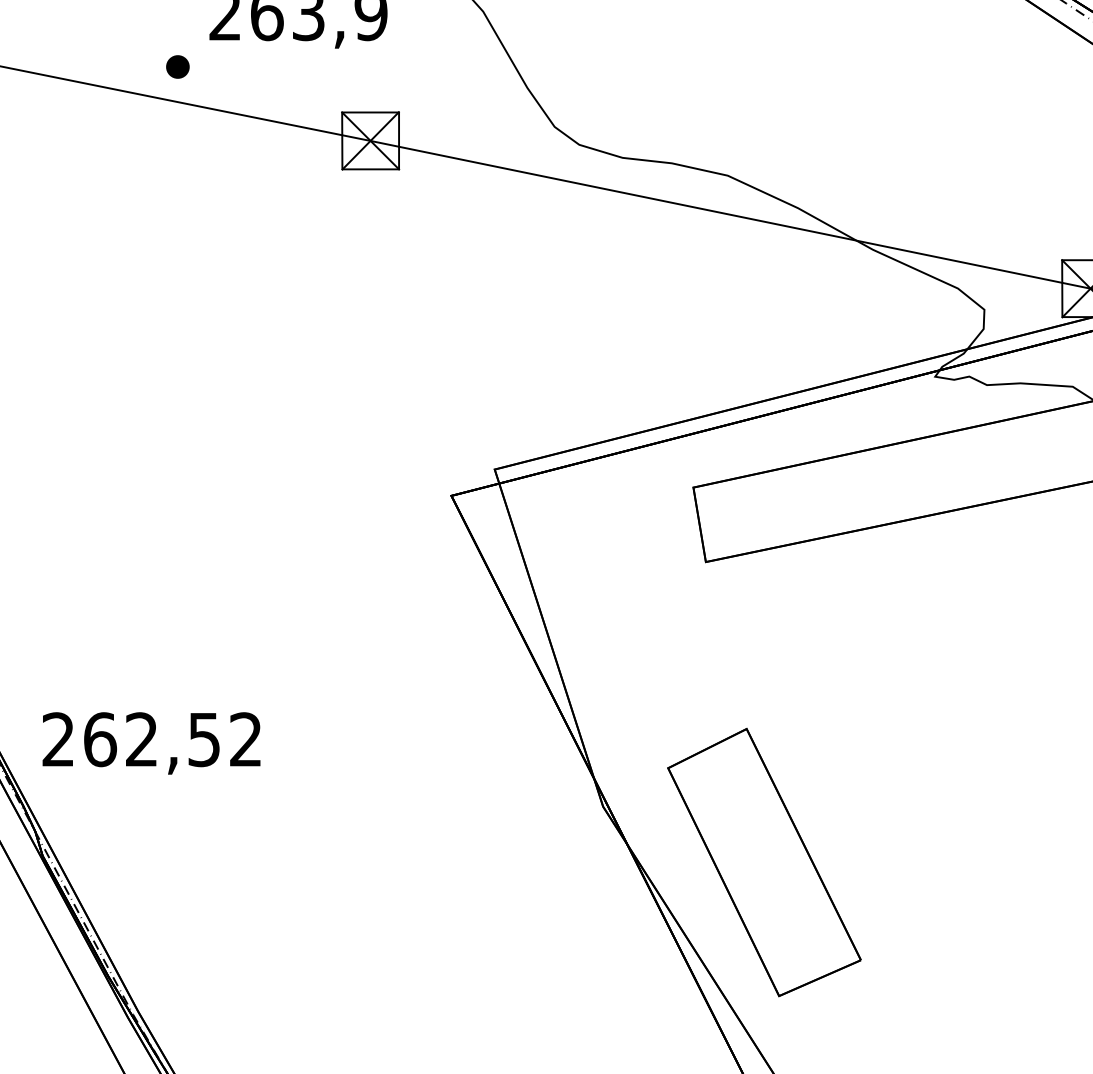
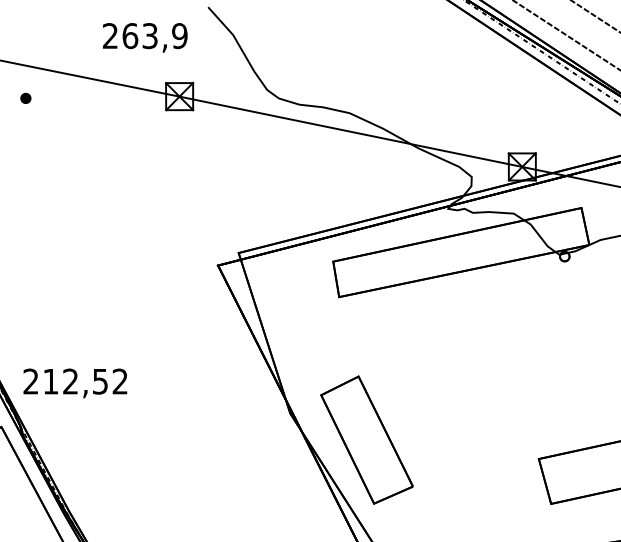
part: (177, 64) -> (25, 97), moved
text: (99, 739) -> (50, 381), 262,52 -> 212,52

